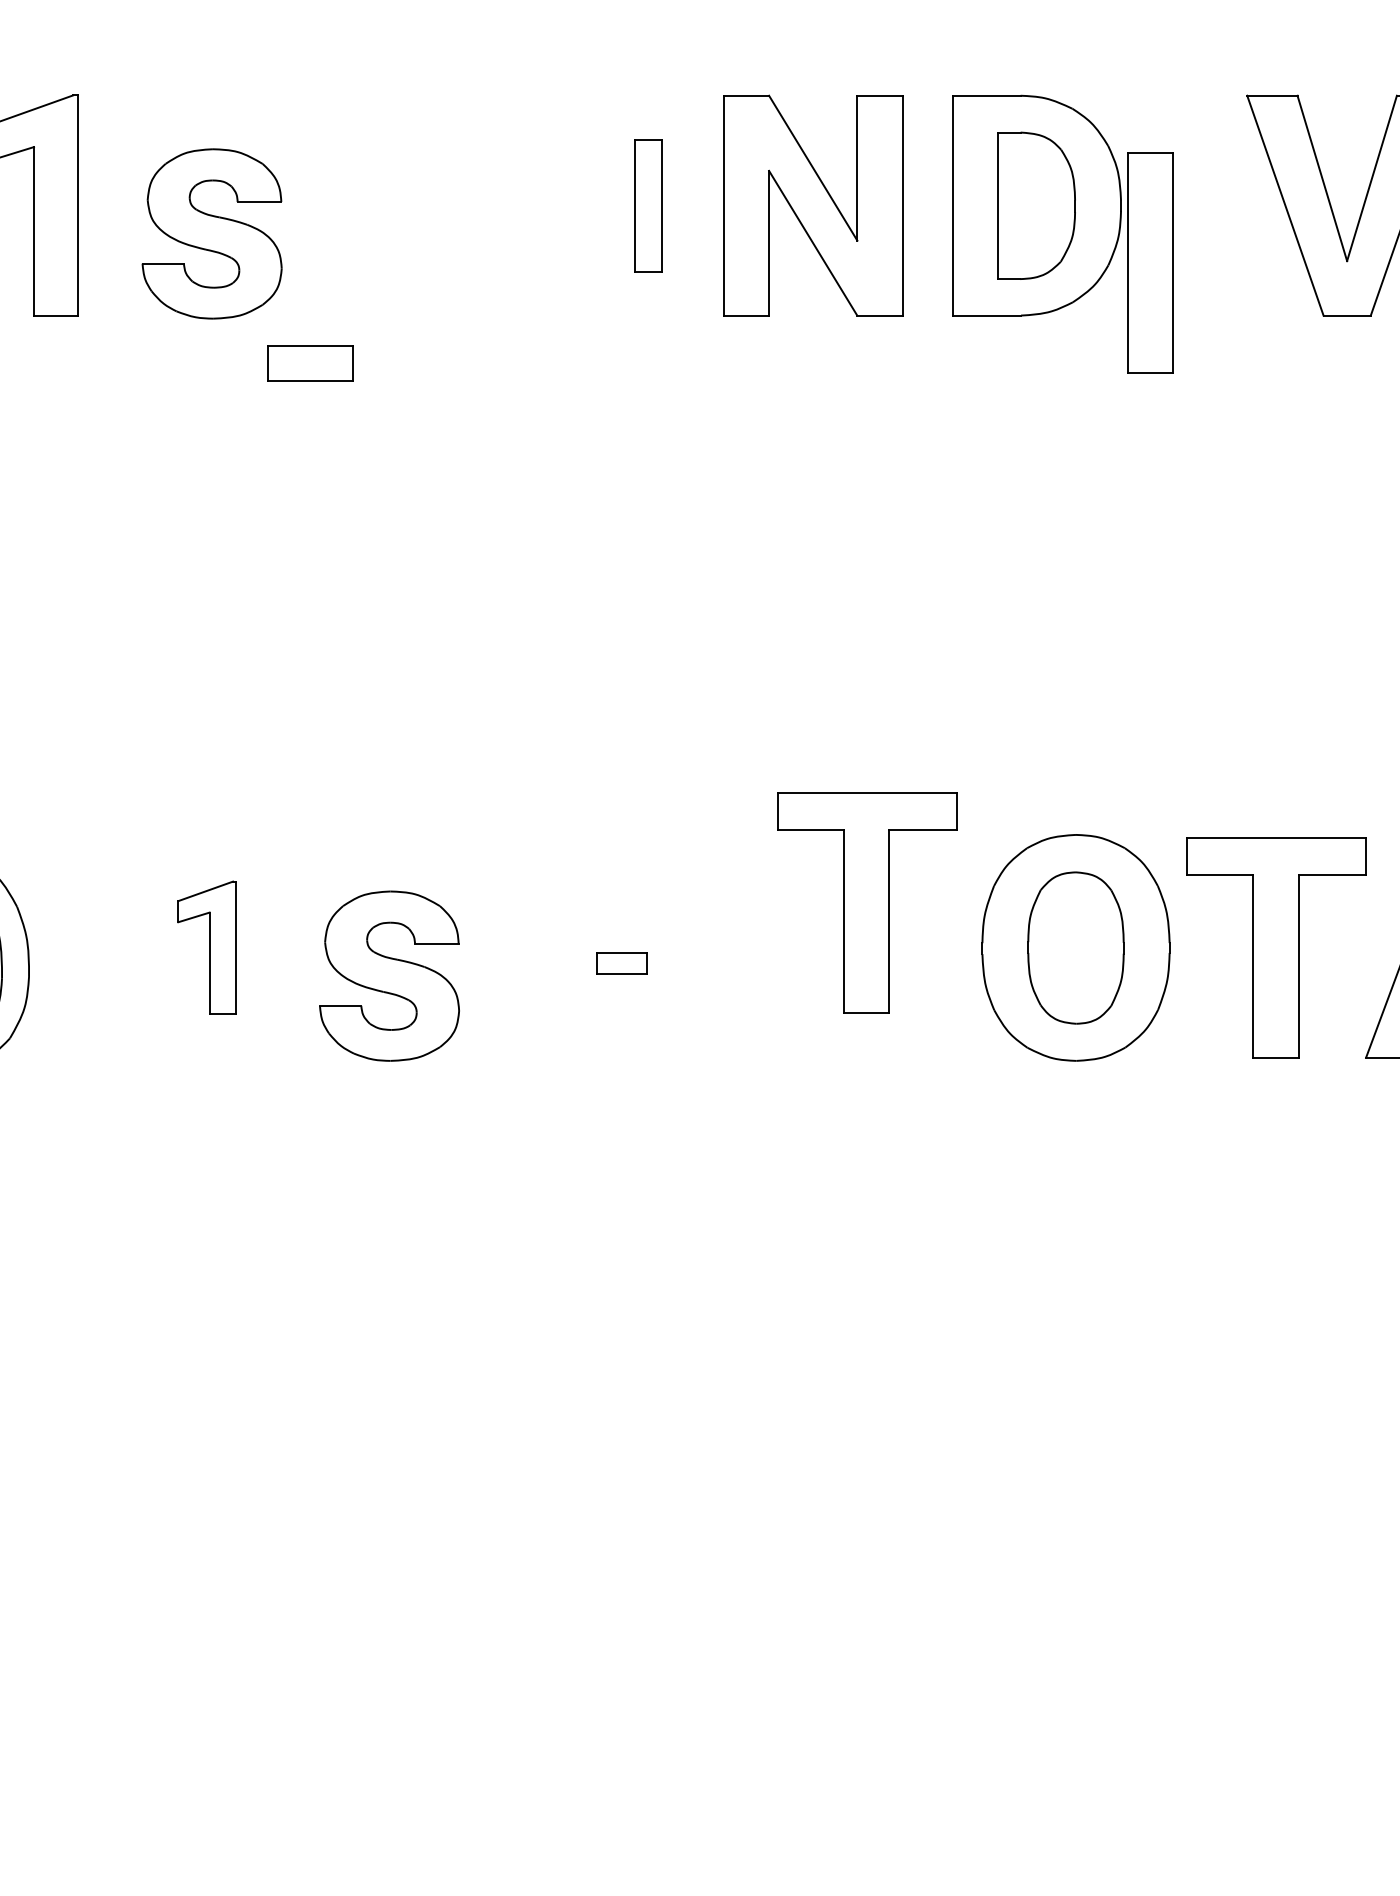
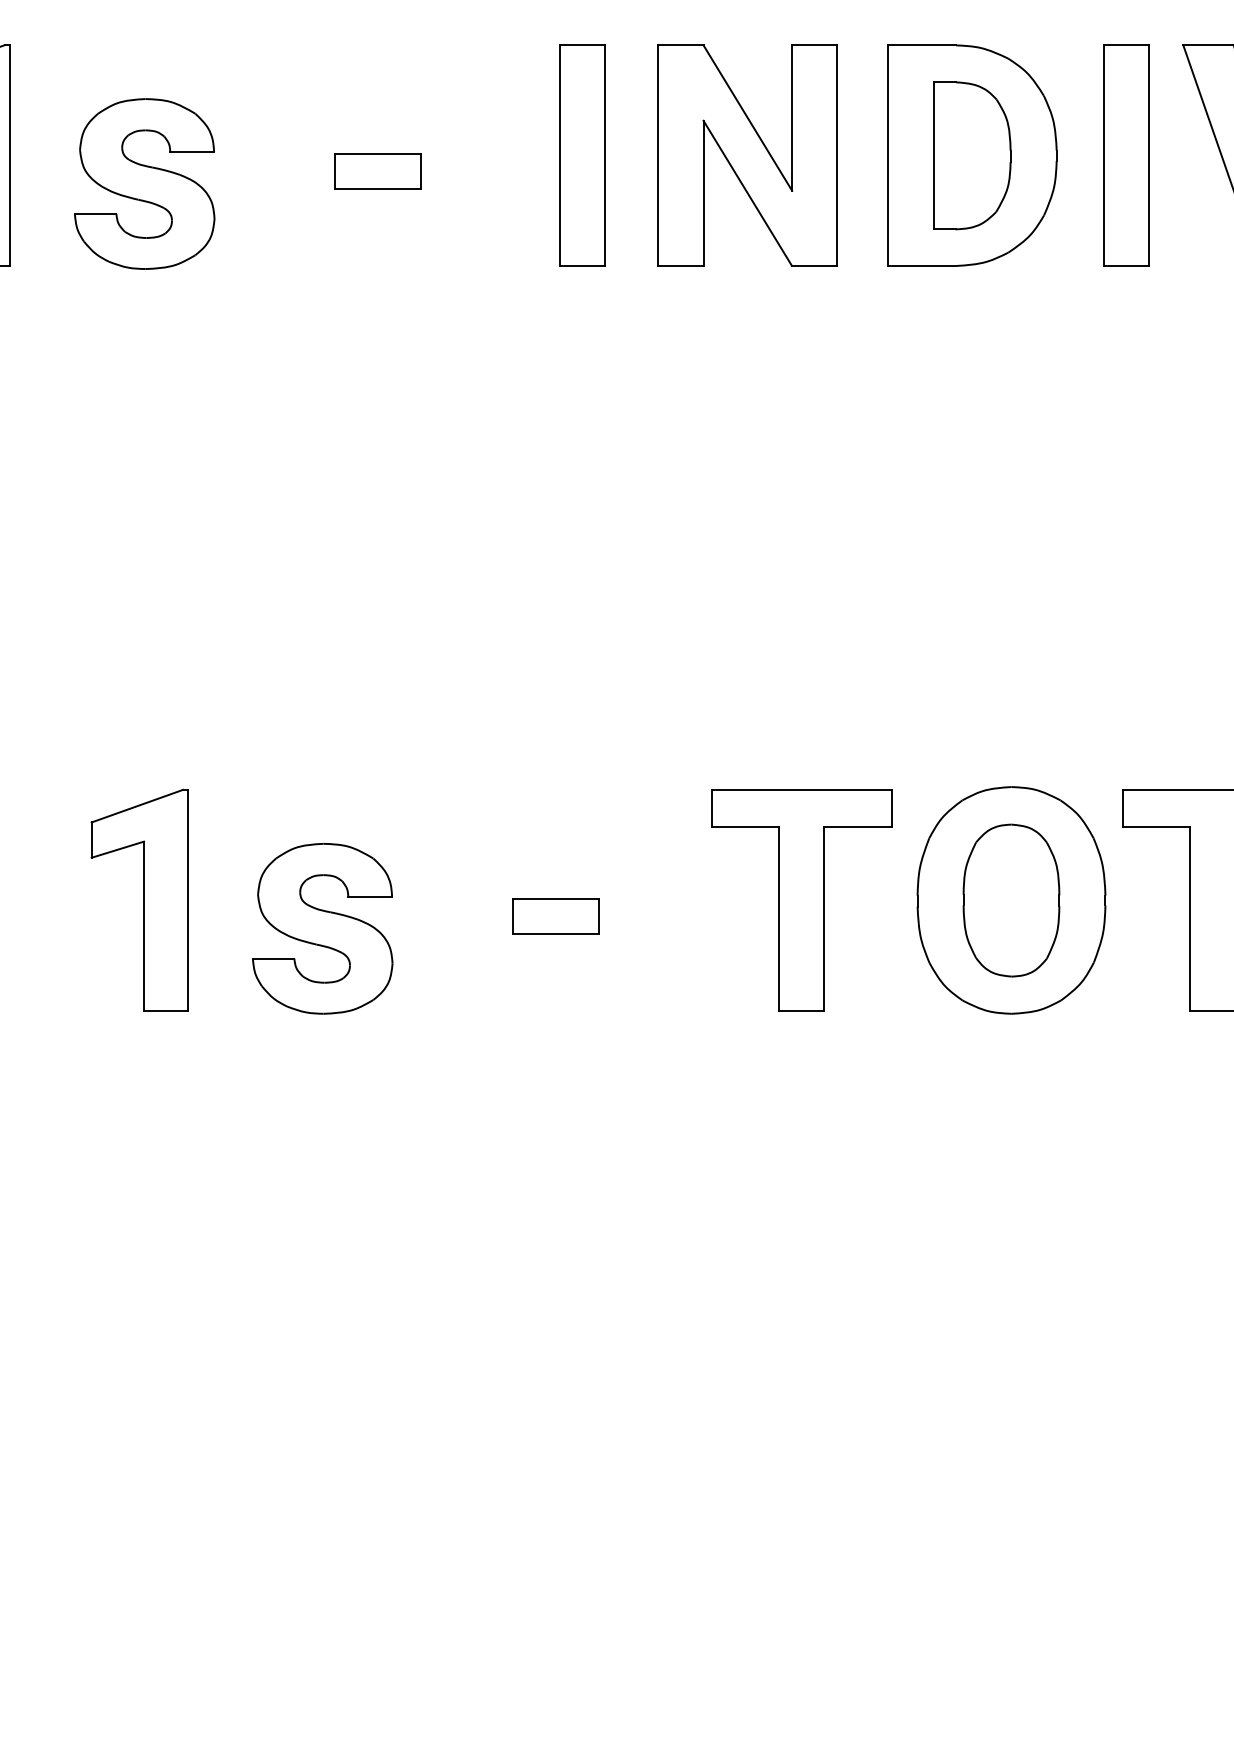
part: (648, 205) -> (582, 155), size x1.67
part: (1150, 262) -> (1126, 155), moved
part: (310, 363) -> (377, 171), moved
part: (867, 902) -> (802, 900), moved
part: (206, 947) -> (139, 900), size x1.67
part: (621, 963) -> (555, 916), size x1.67

